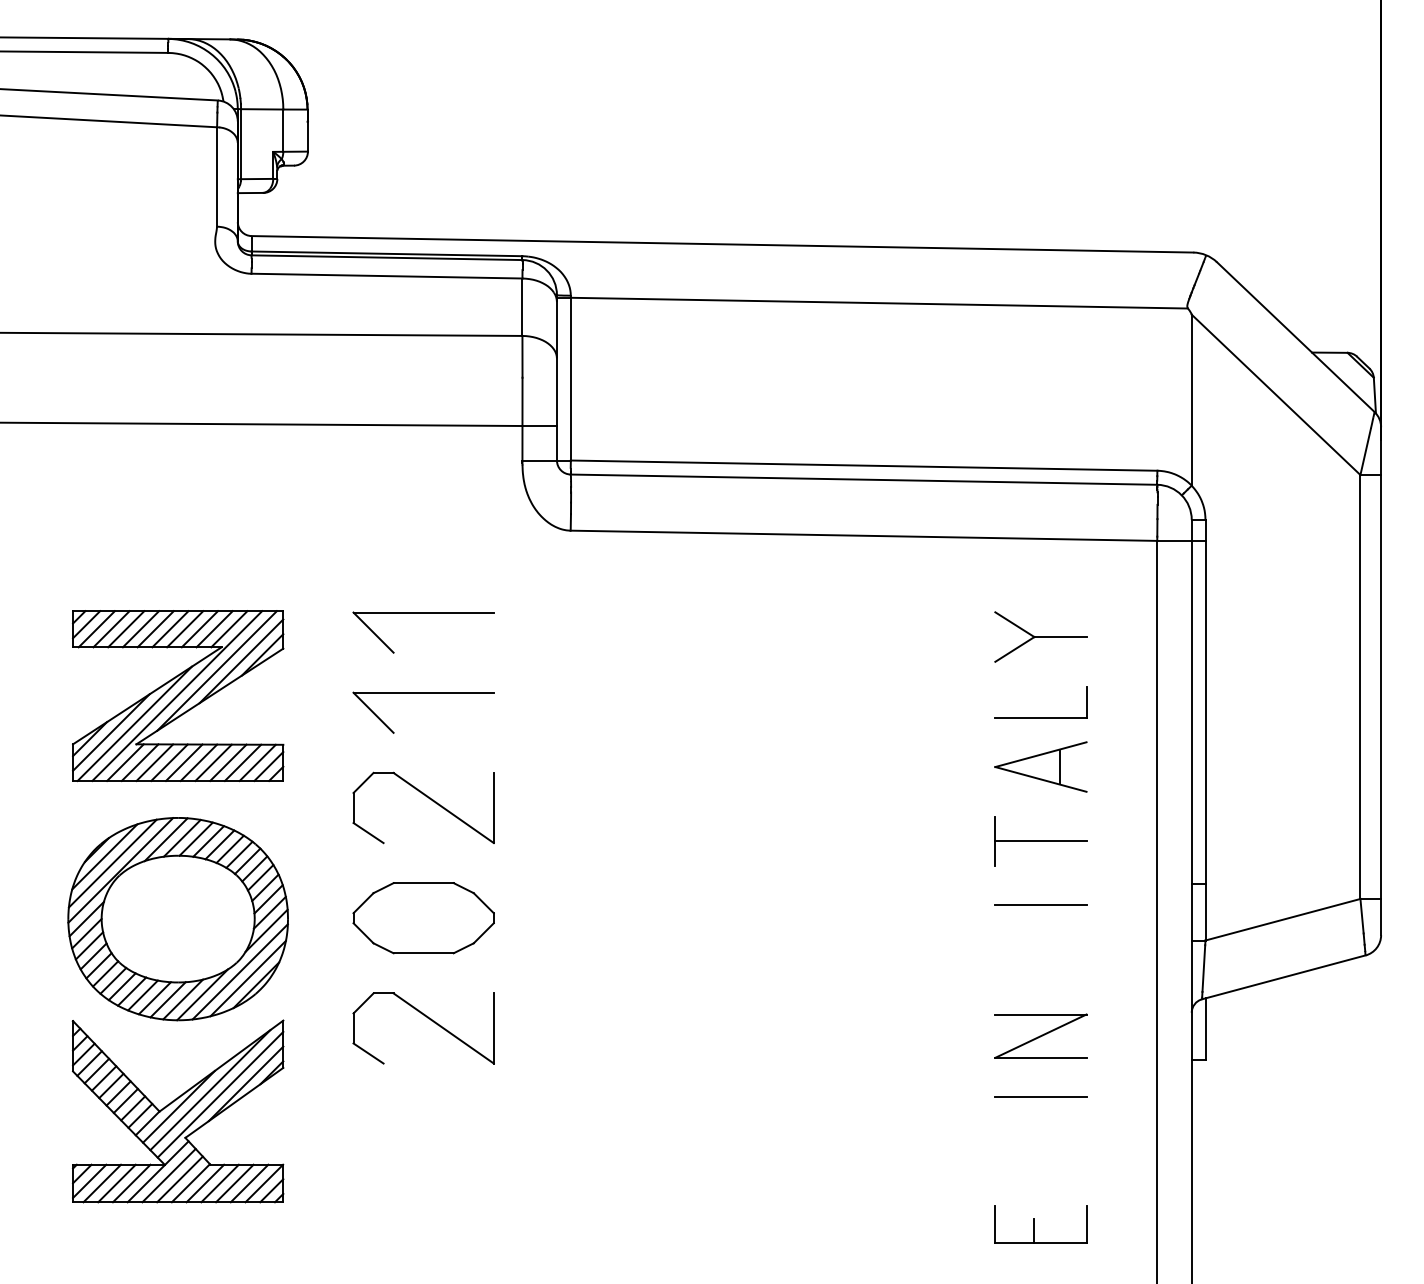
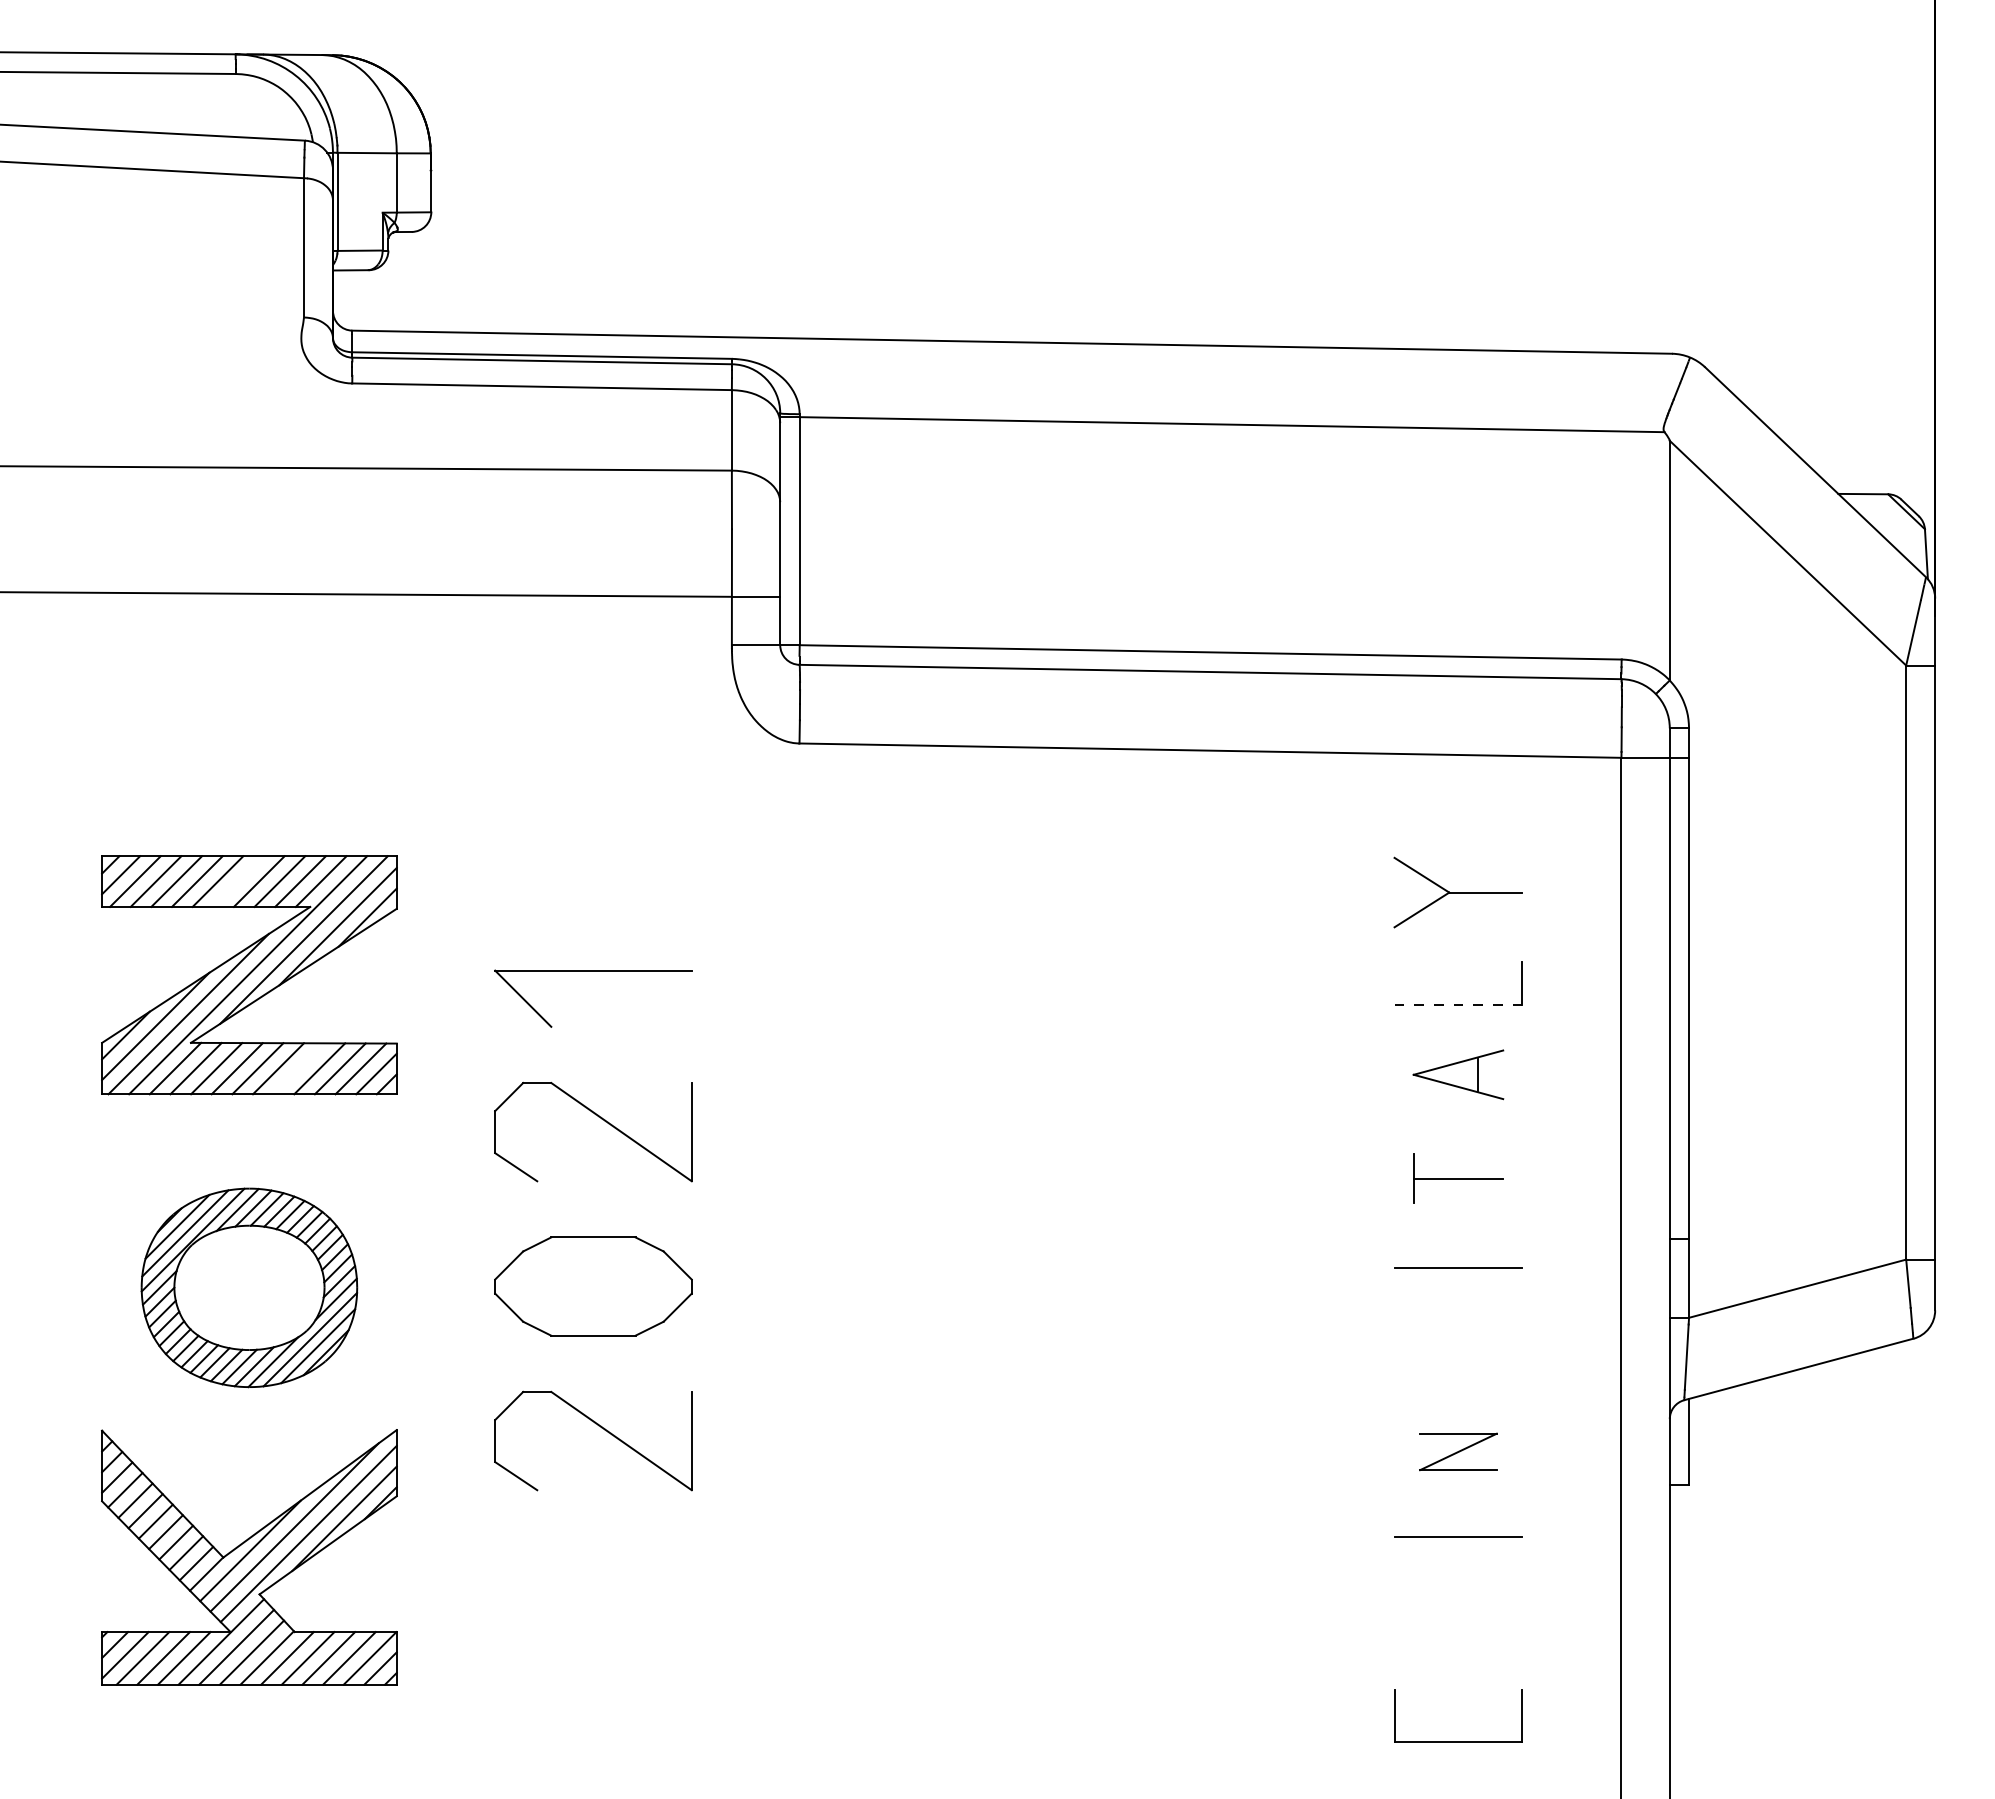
part: (423, 612) -> (593, 858), removed
line: (170, 629) -> (238, 881), removed
line: (1040, 717) -> (1458, 1005), solid -> dashed
line: (213, 762) -> (298, 1068), removed
part: (1040, 766) -> (1458, 1074), size x0.7
part: (1040, 841) -> (1458, 1178), size x0.7
part: (178, 918) -> (249, 1287), size x0.7
part: (1040, 1035) -> (1458, 1451), size x0.6
line: (1034, 1230) -> (1449, 1724), removed

